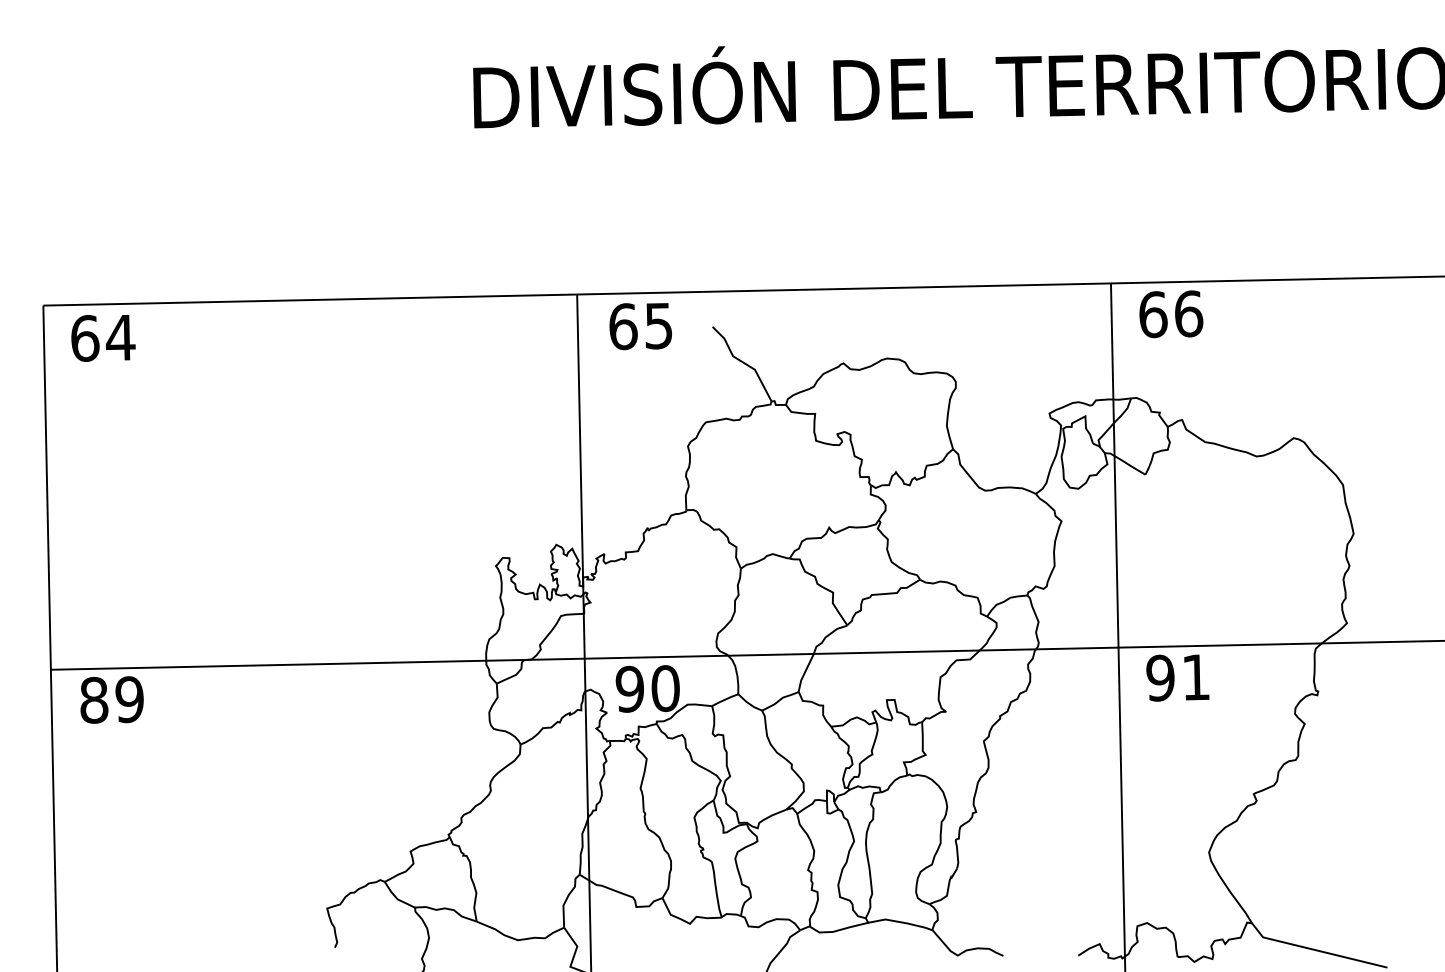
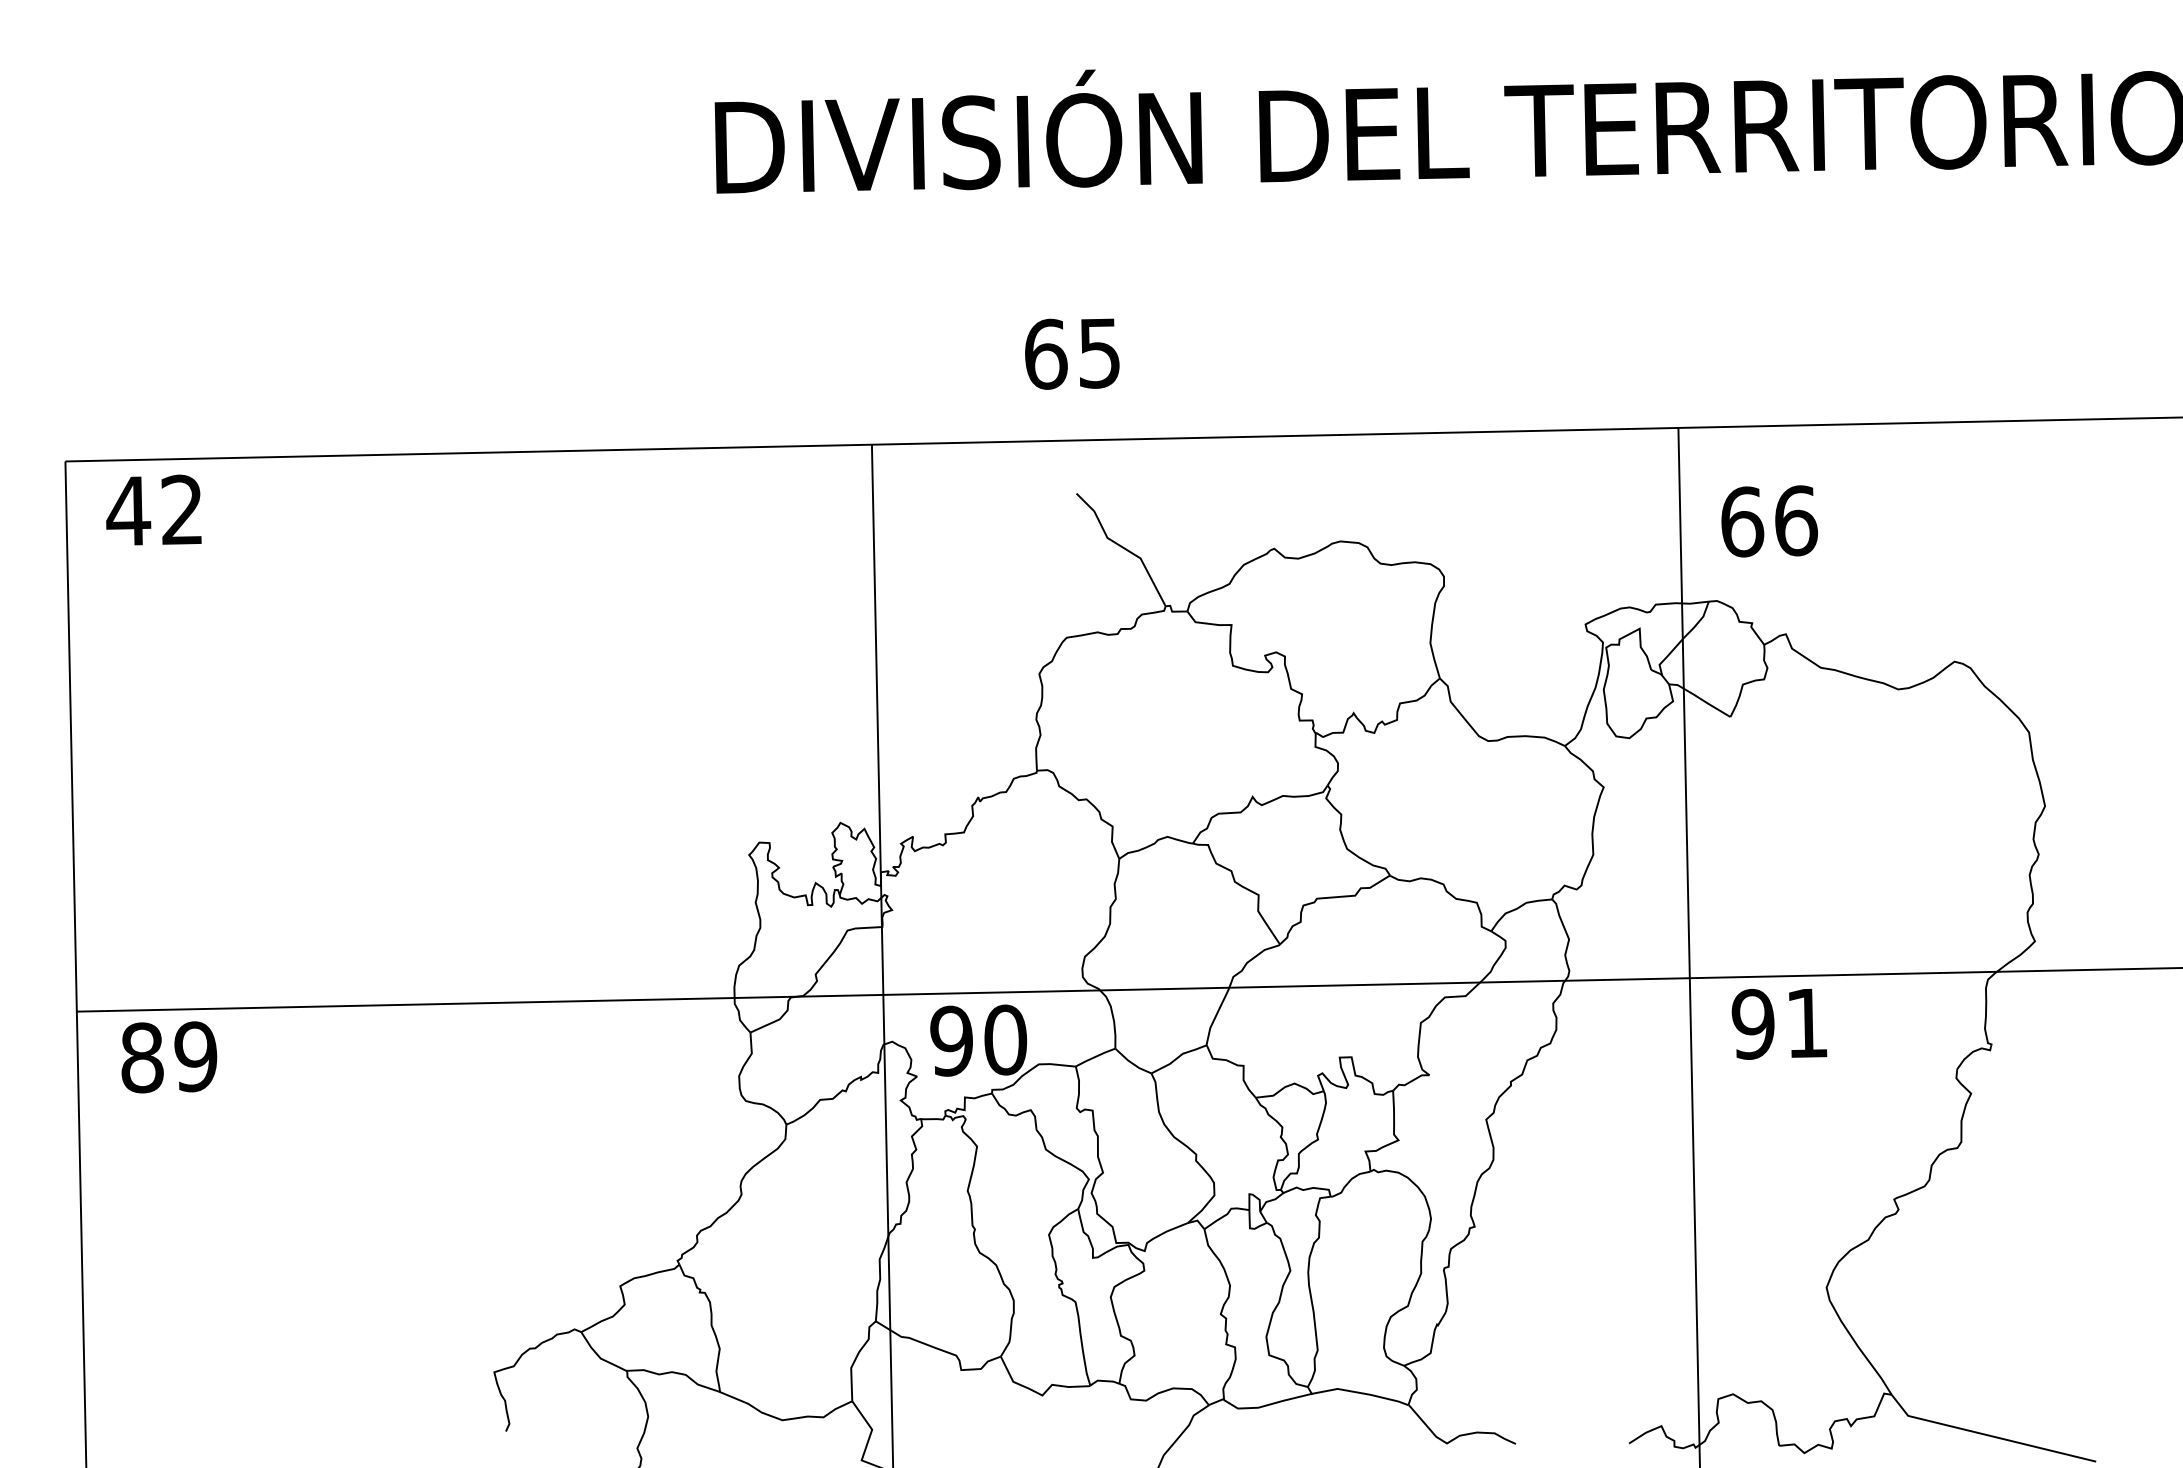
text: (1171, 314) -> (1769, 521), moved
text: (640, 326) -> (1071, 354), moved
text: (102, 337) -> (154, 509), 64 -> 42

